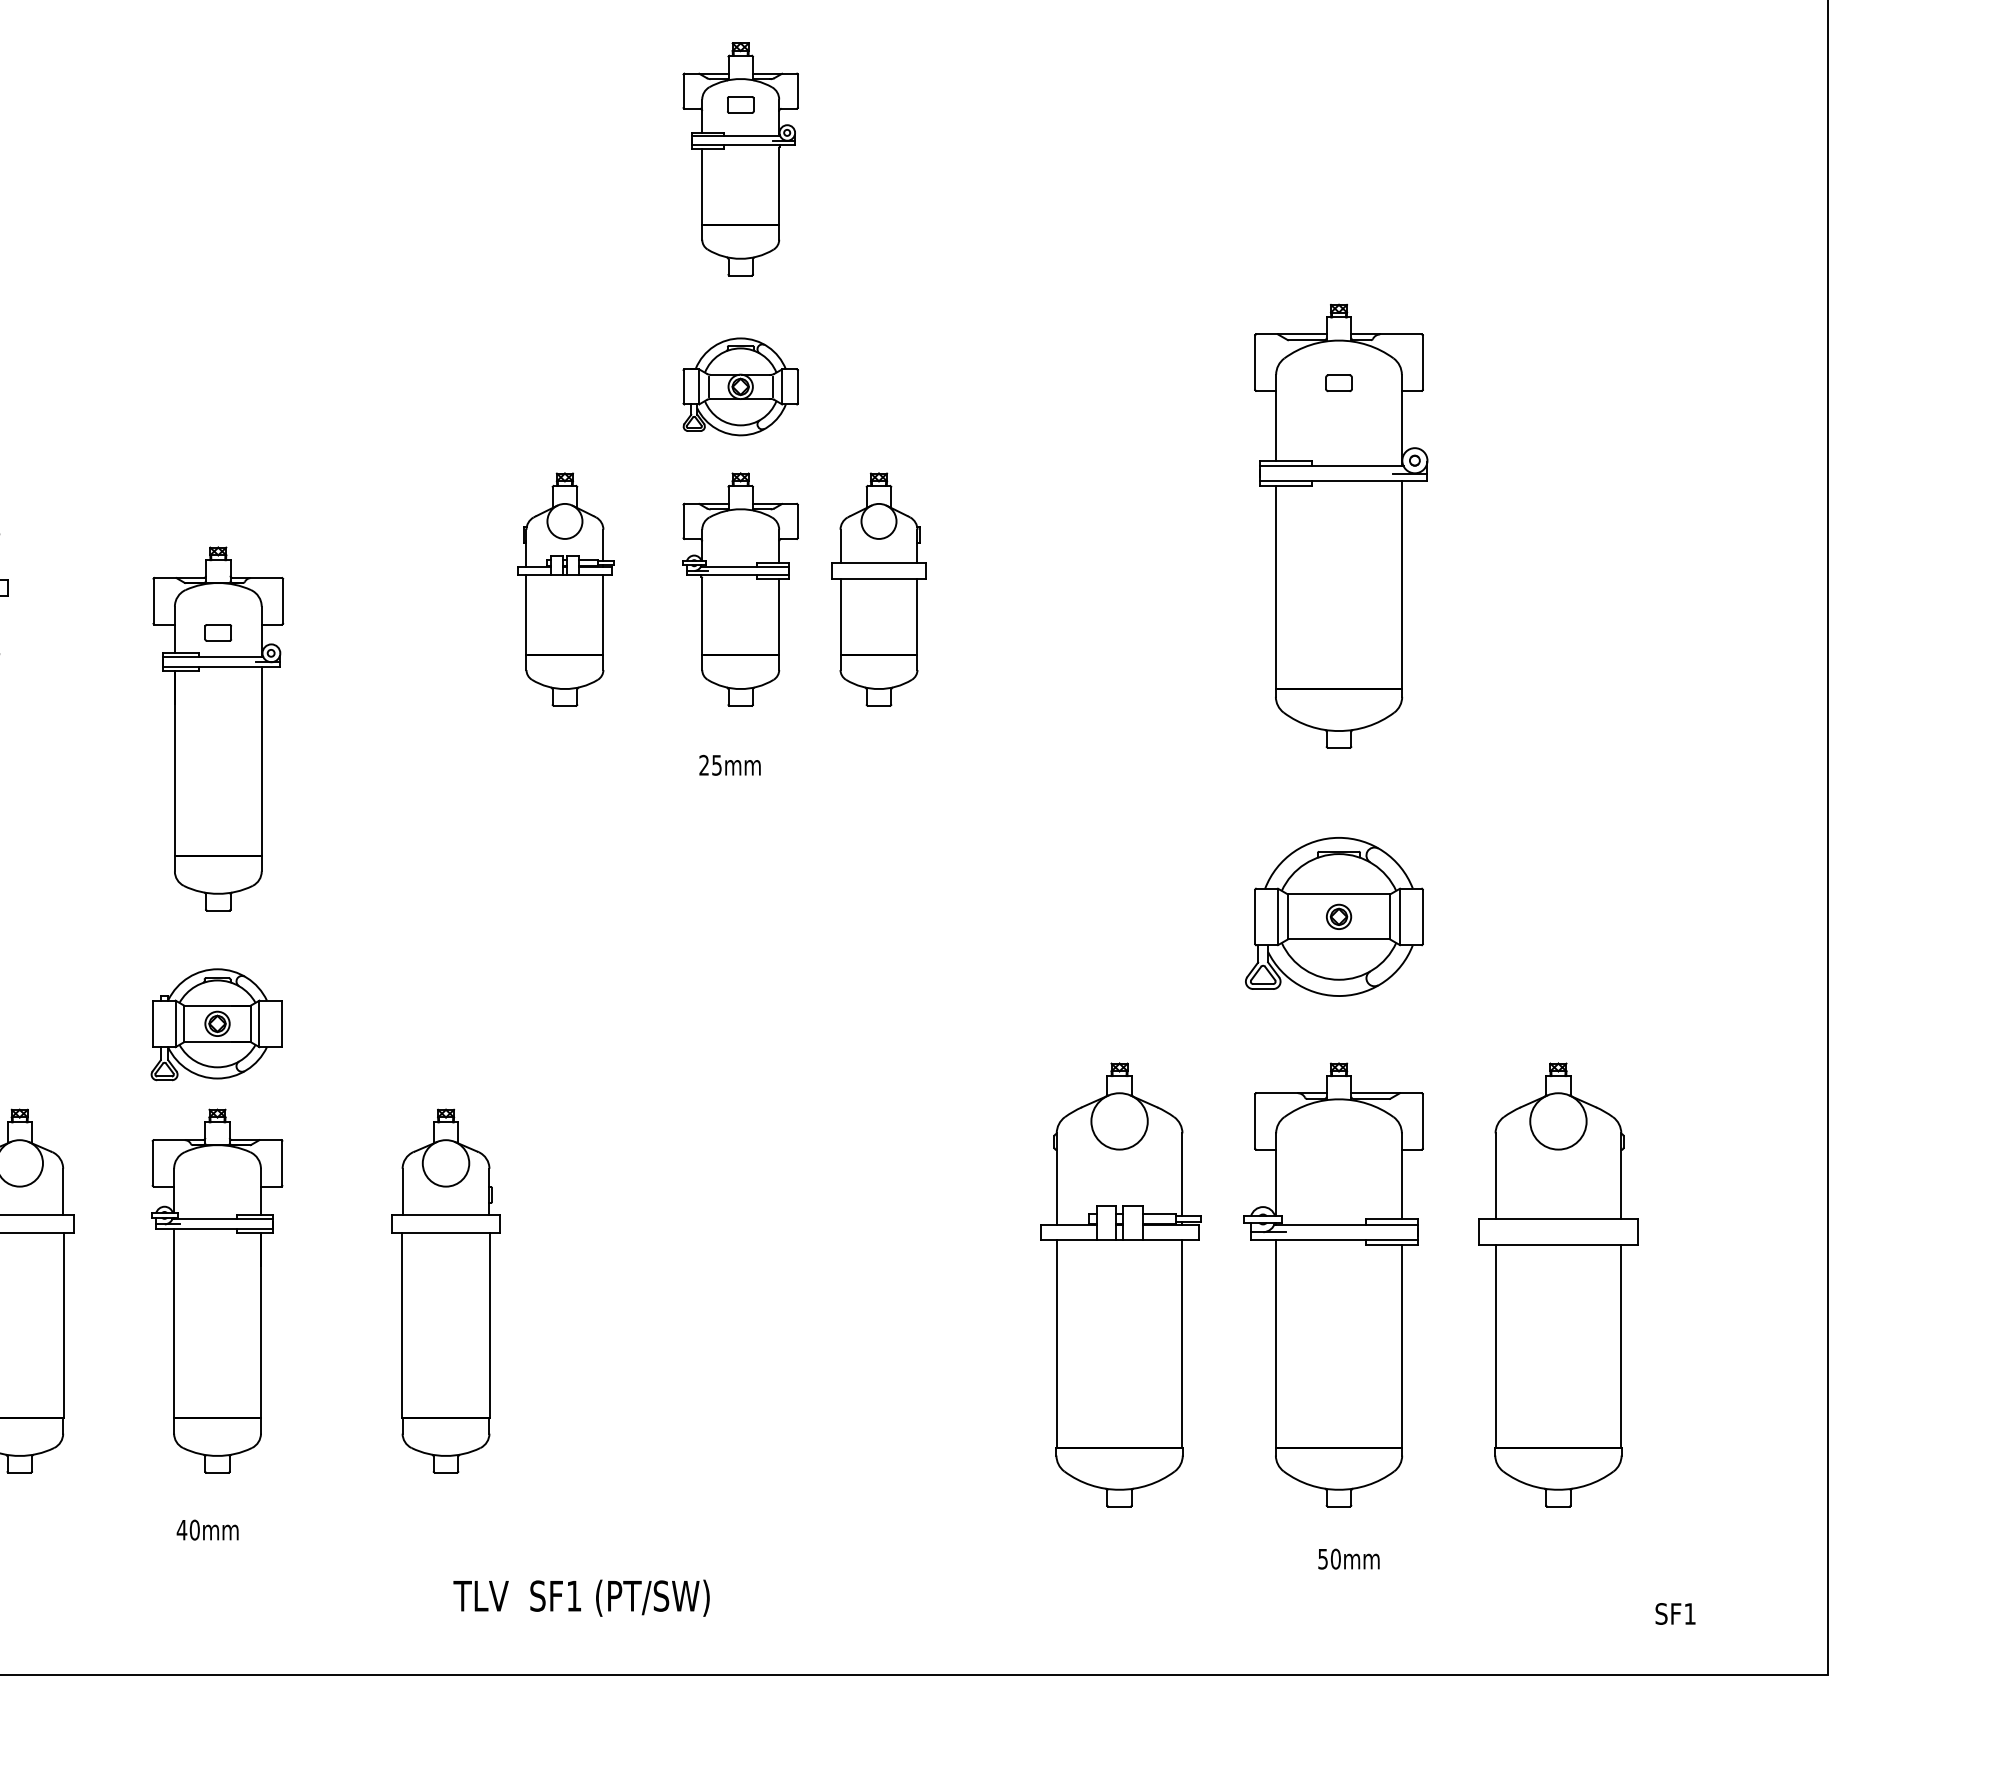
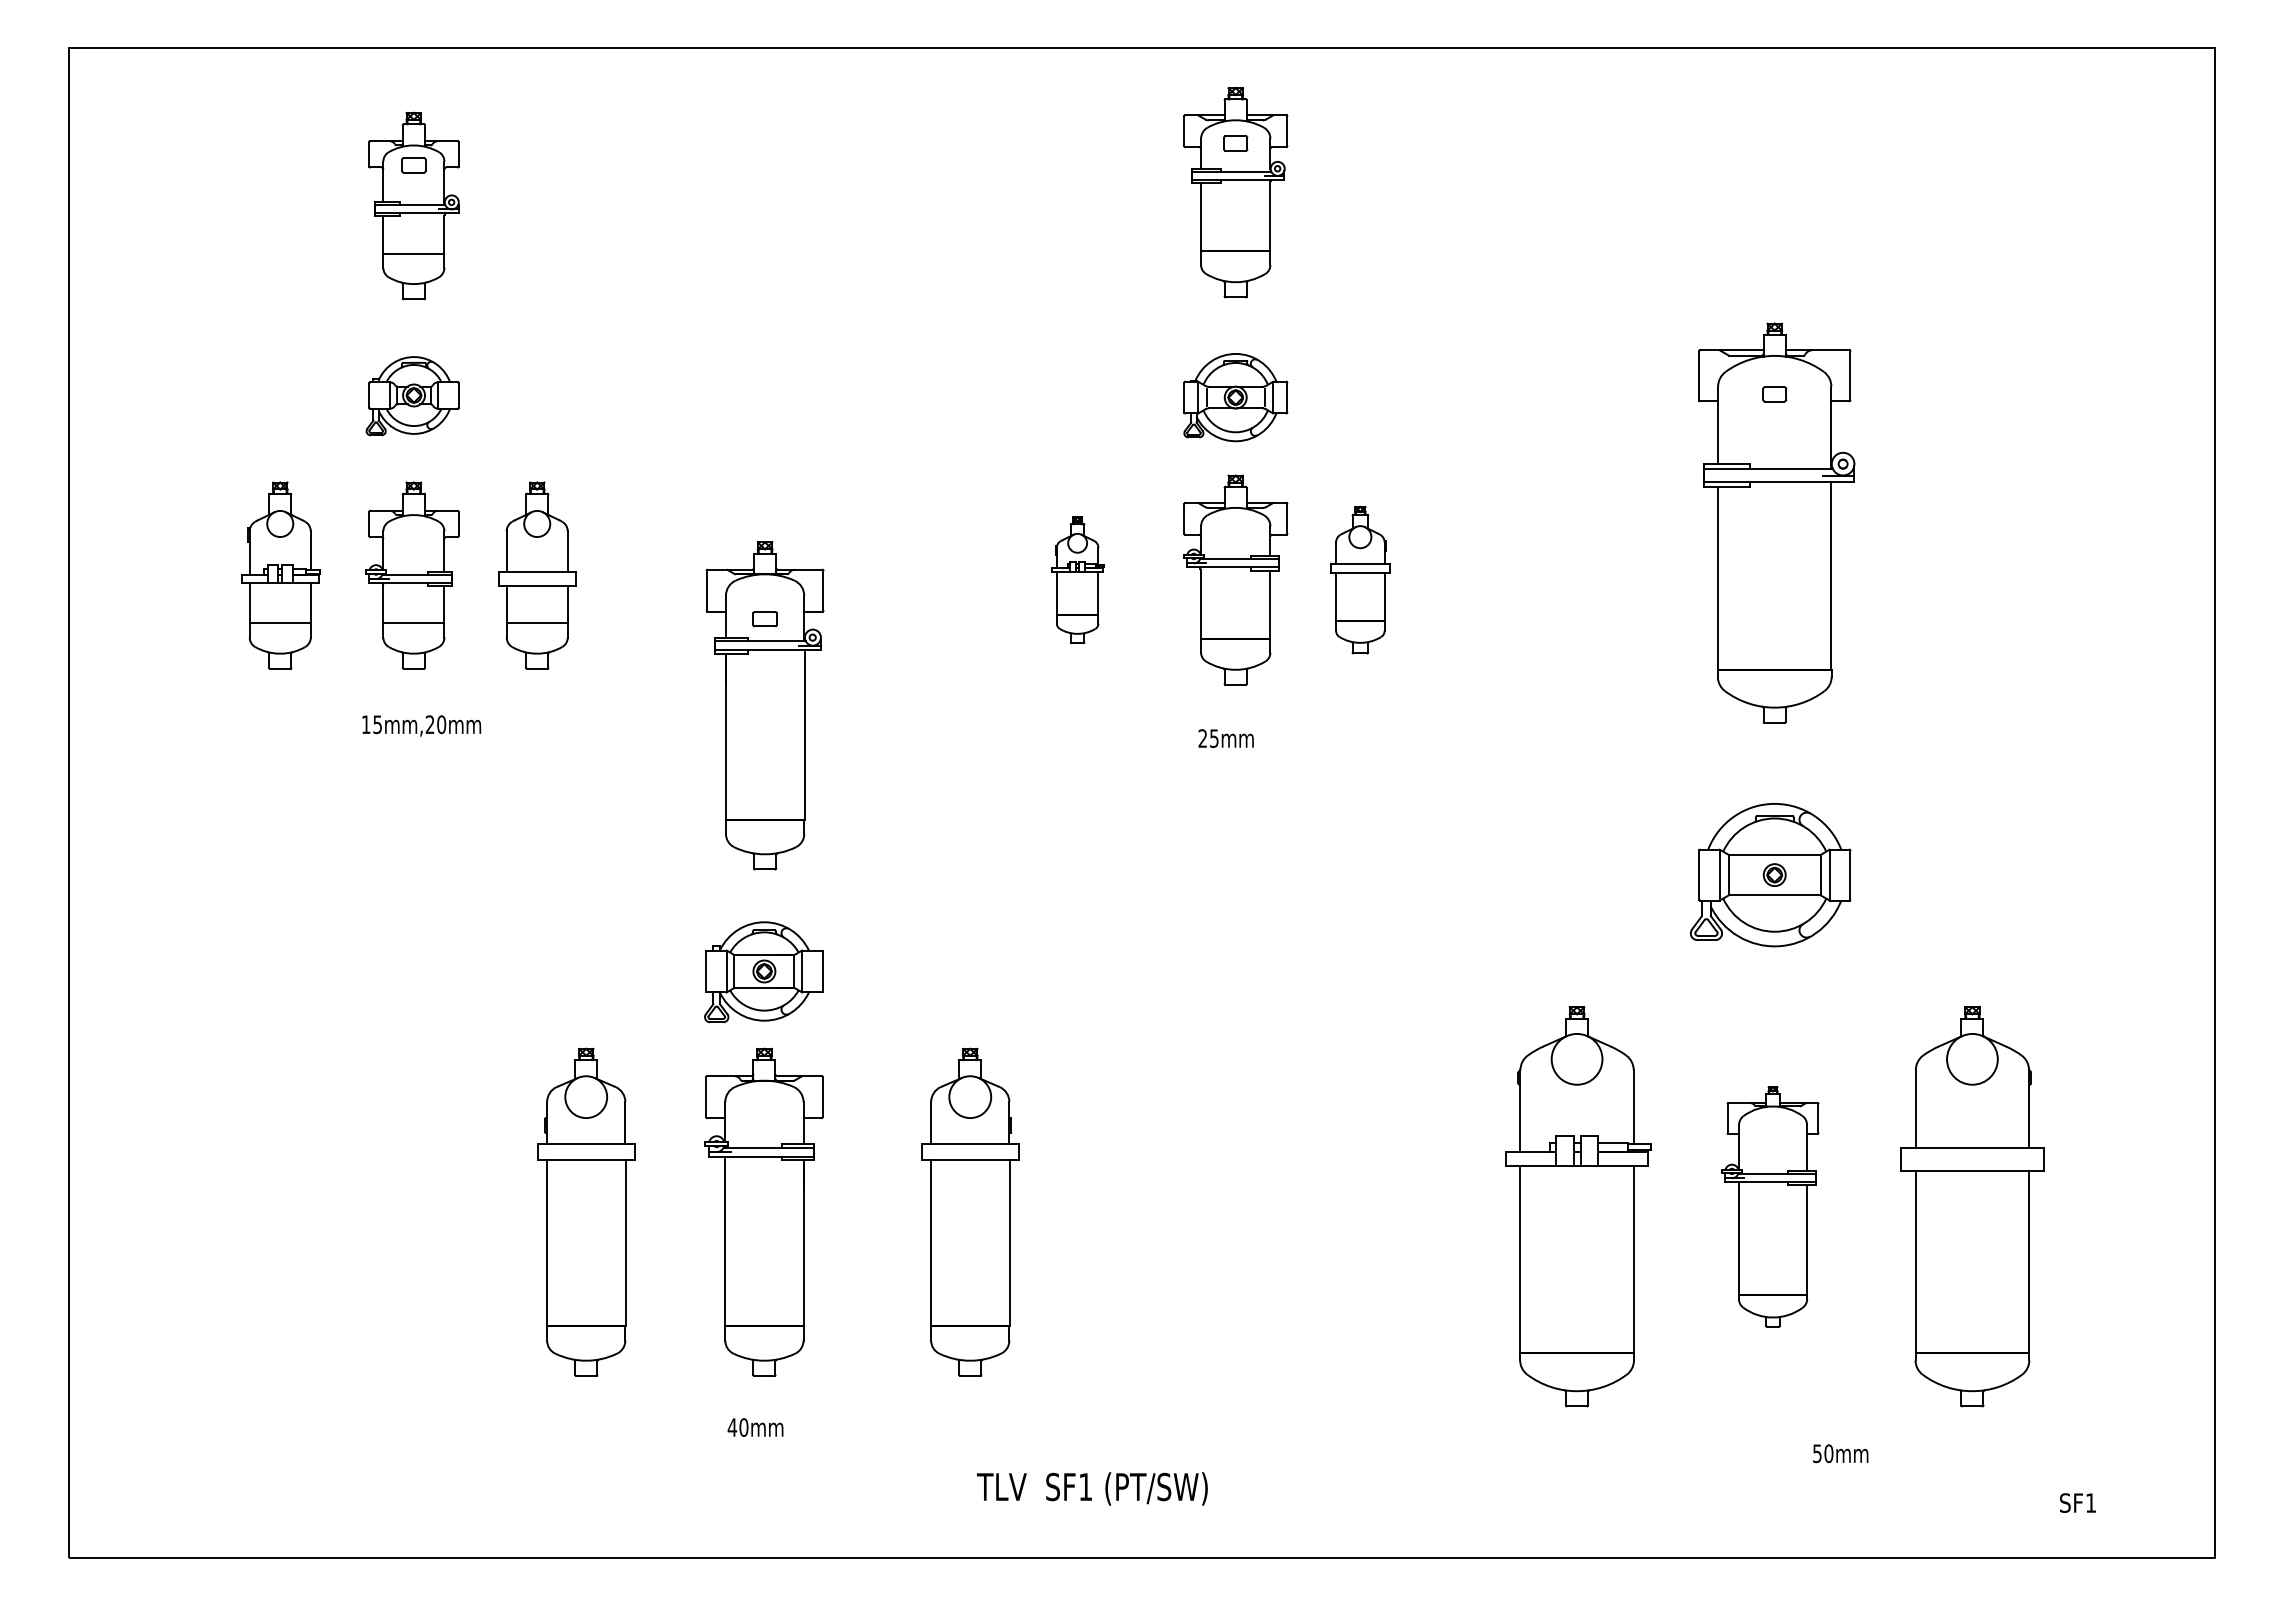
part: (565, 588) -> (1077, 579), size x0.6
part: (879, 588) -> (1360, 579), size x0.7
part: (1334, 1284) -> (1770, 1206), size x0.6
text: (1348, 1558) -> (1840, 1453), moved

